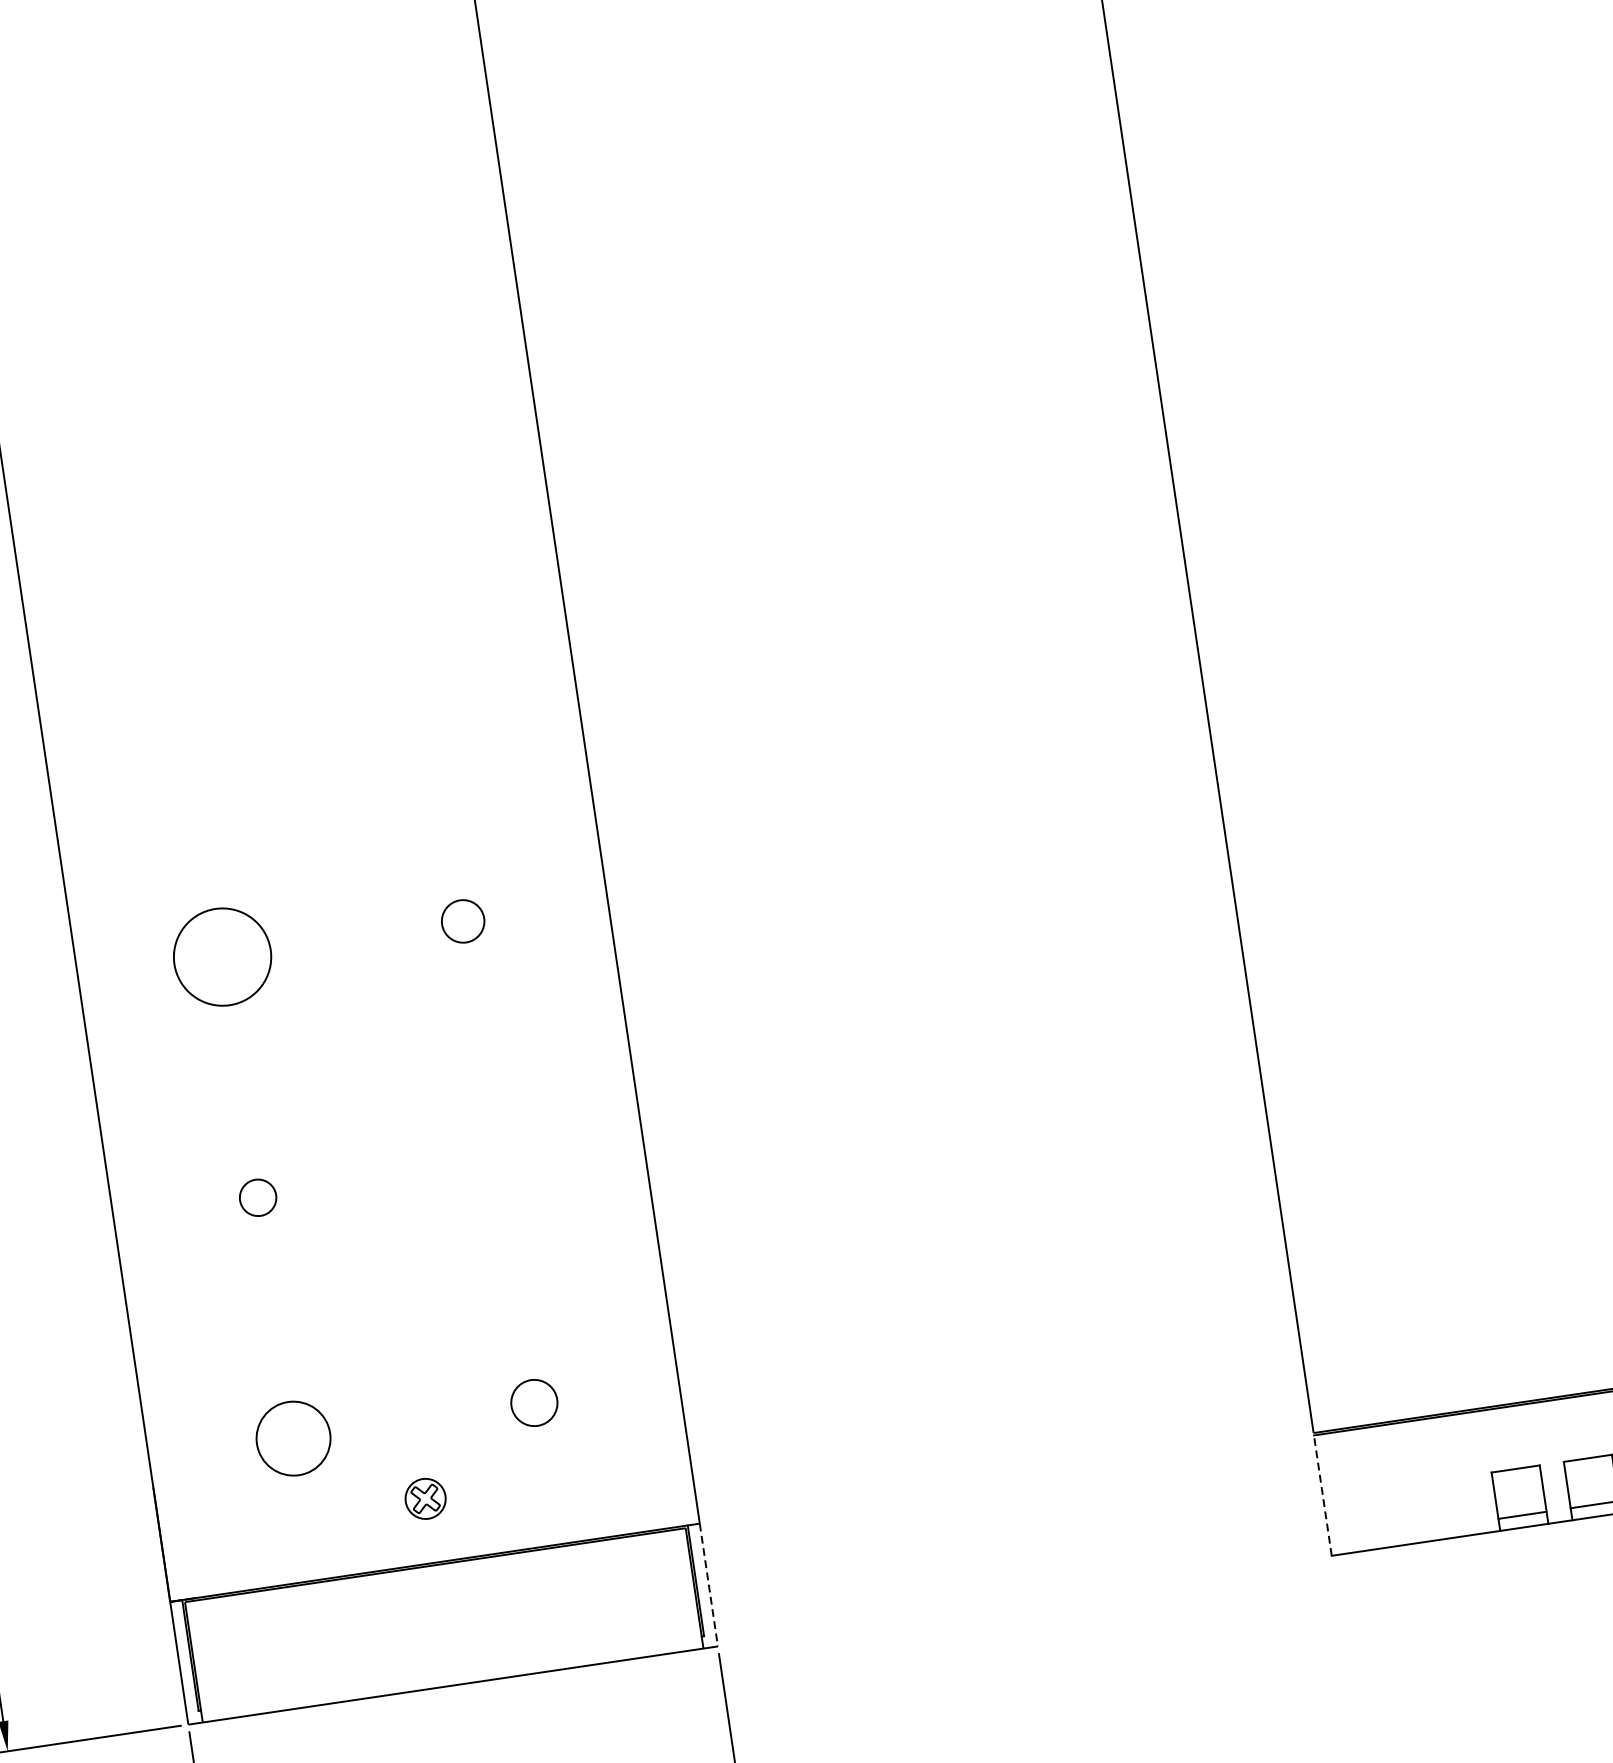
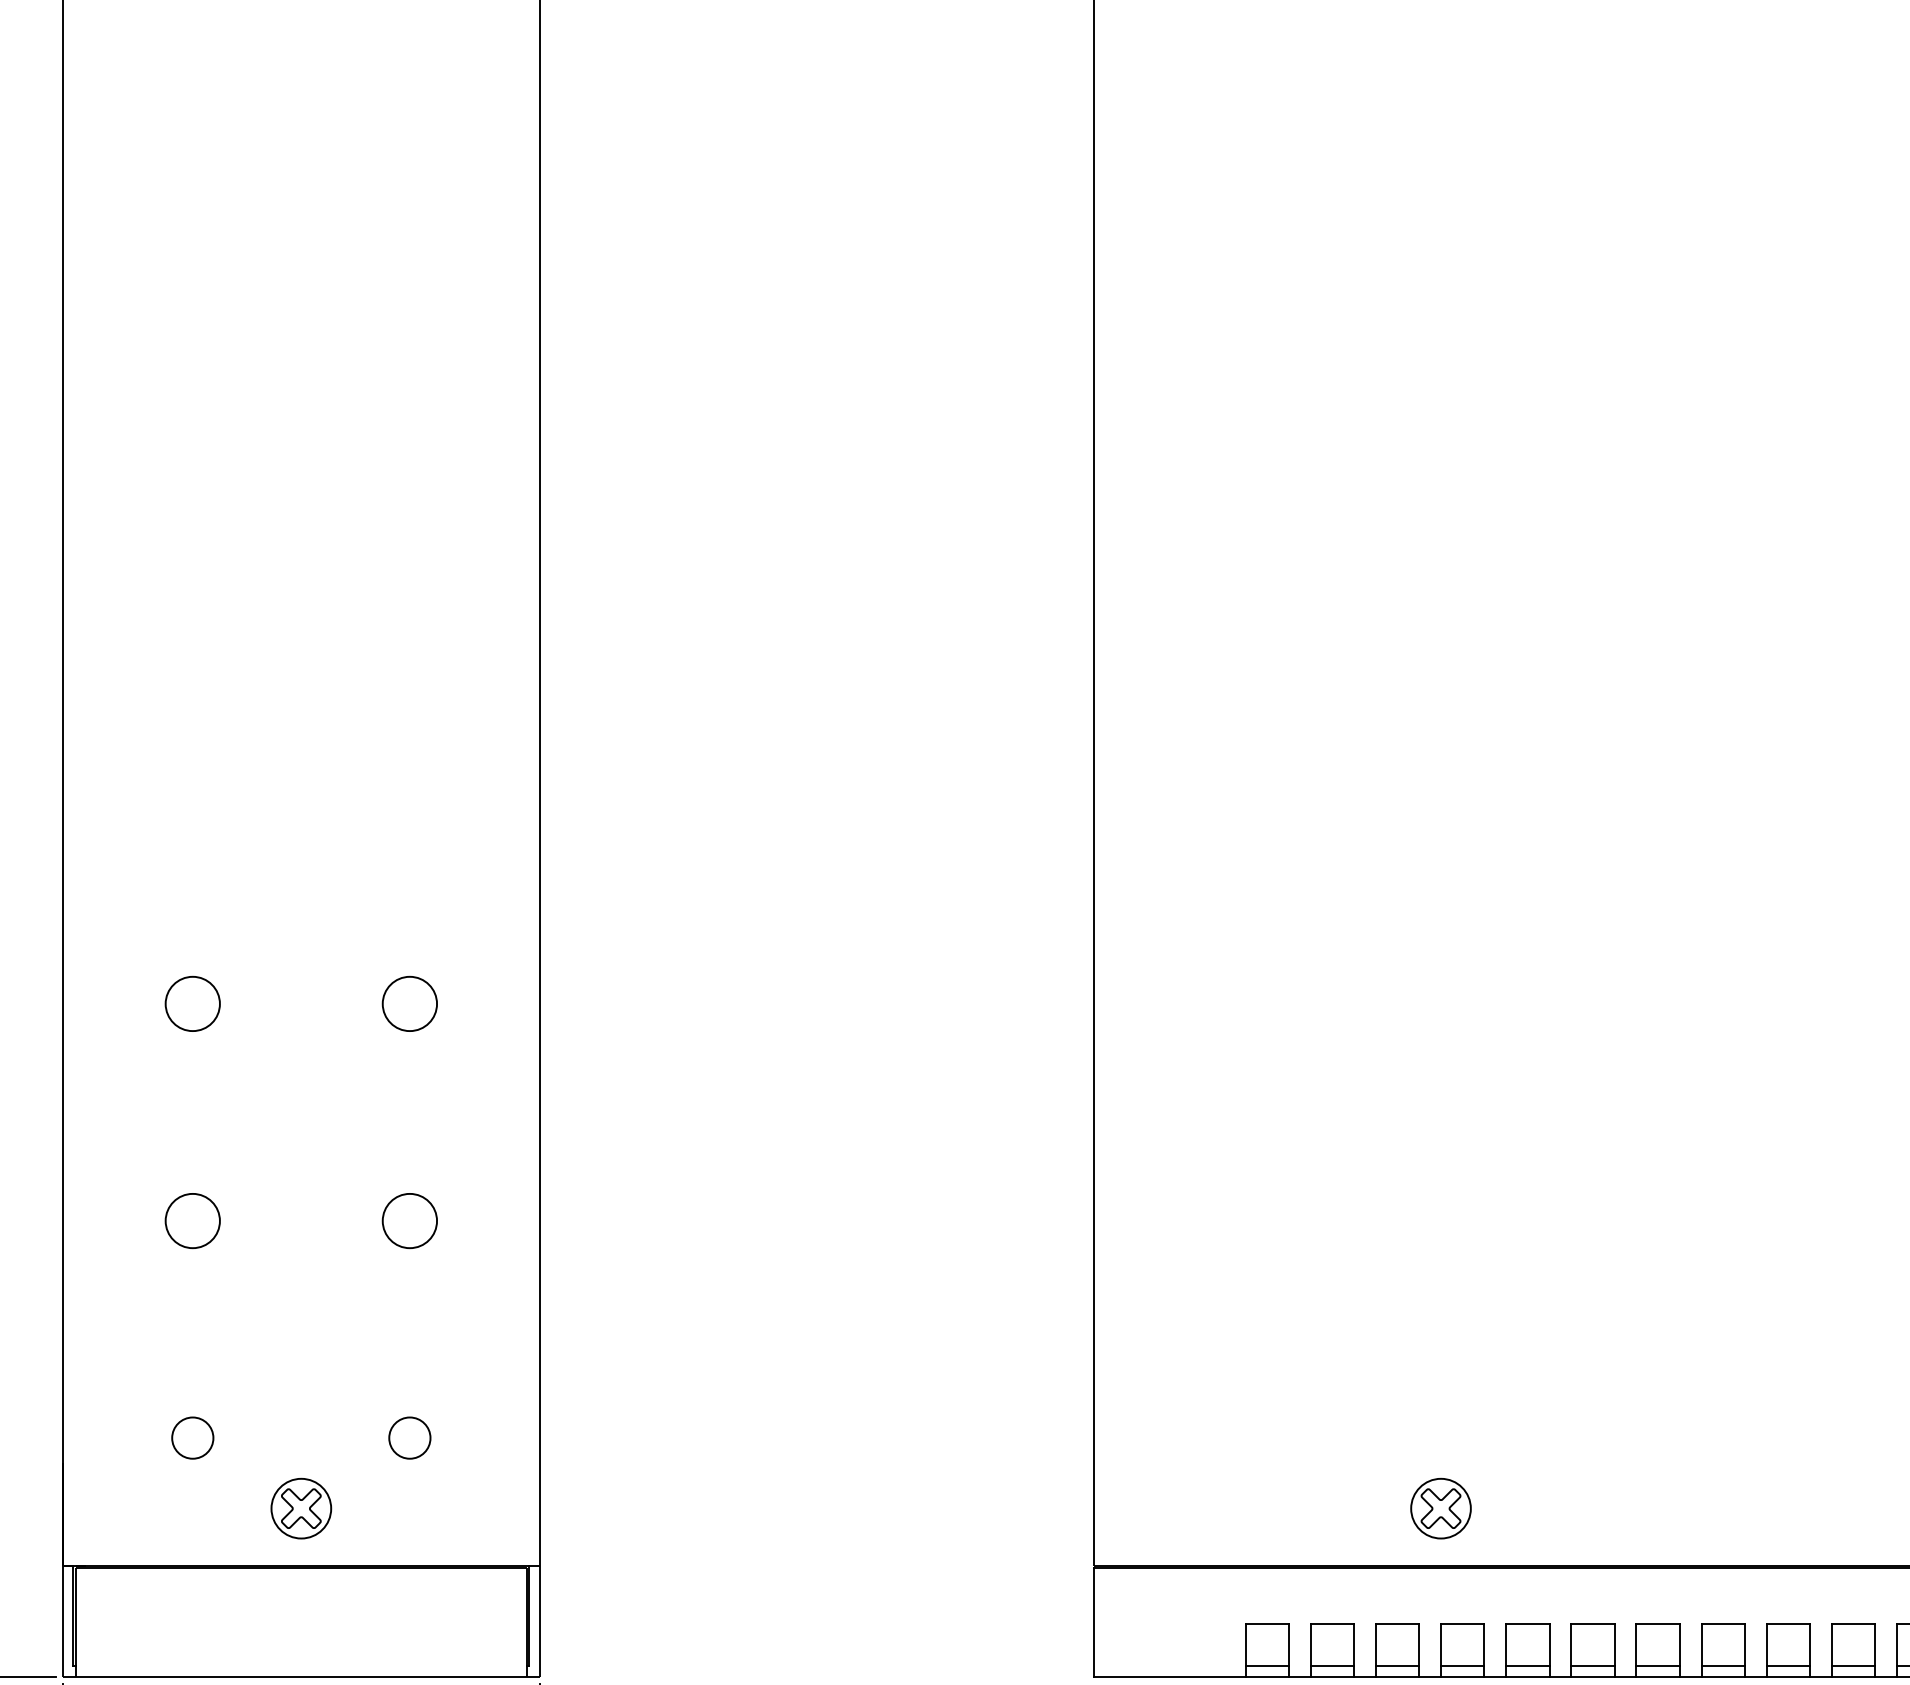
circle: (462, 921) -> (409, 1003), size x1.43
circle: (222, 956) -> (192, 1003), size x0.62
circle: (498, 1162) -> (409, 1221), added
circle: (257, 1197) -> (192, 1220), size x1.67
circle: (293, 1437) -> (192, 1437), size x0.62
line: (1322, 1495) -> (1093, 1622), dashed -> solid
part: (425, 1498) -> (301, 1508), size x1.67
line: (709, 1586) -> (540, 1622), dashed -> solid

